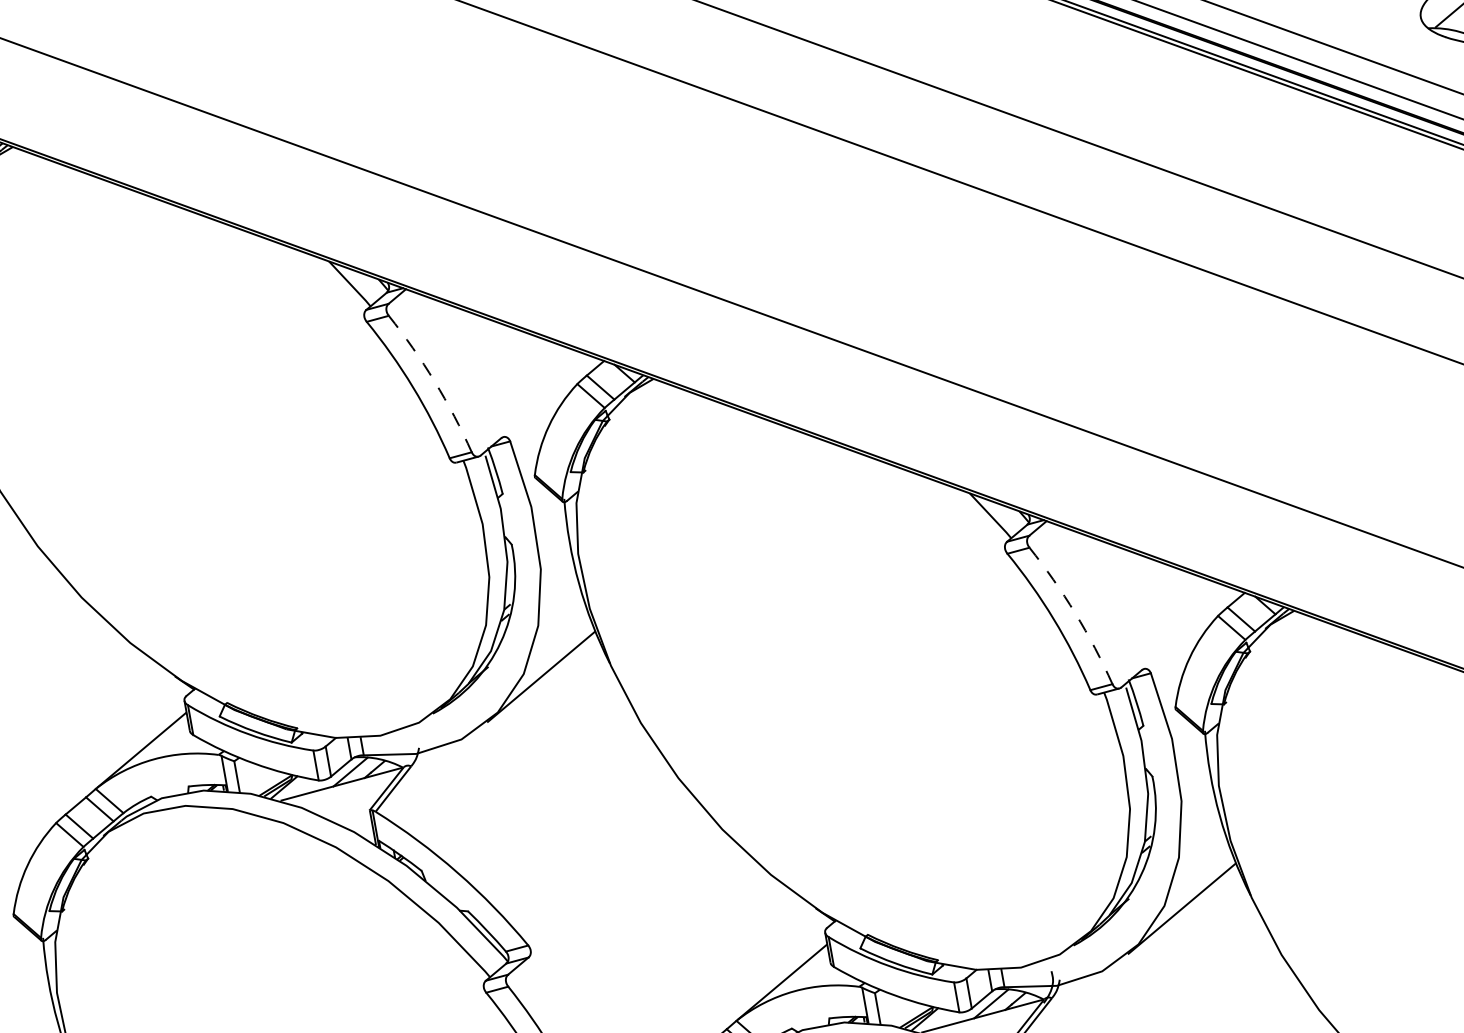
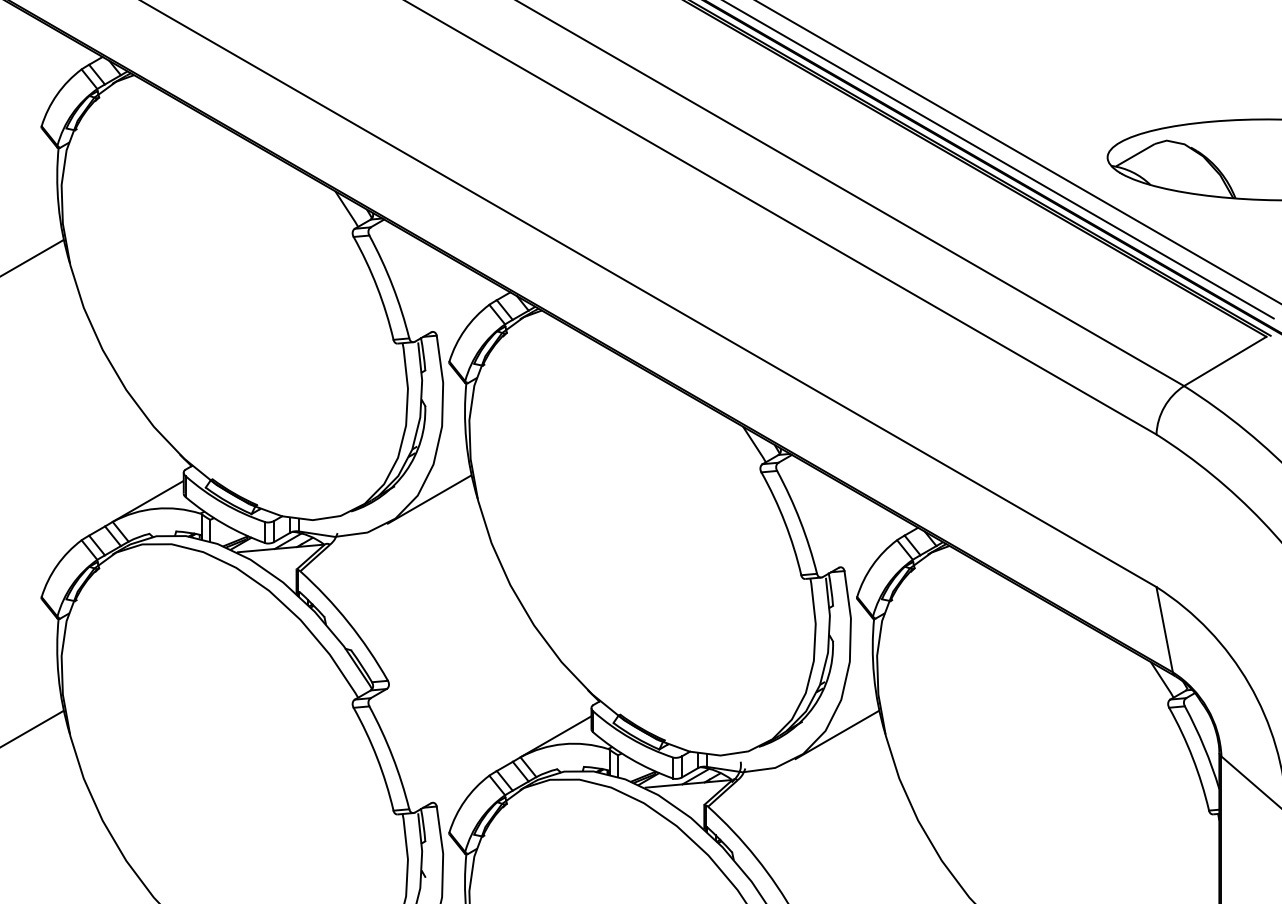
arc: (434, 381) -> (392, 285), dashed -> solid
arc: (1075, 613) -> (800, 521), dashed -> solid

